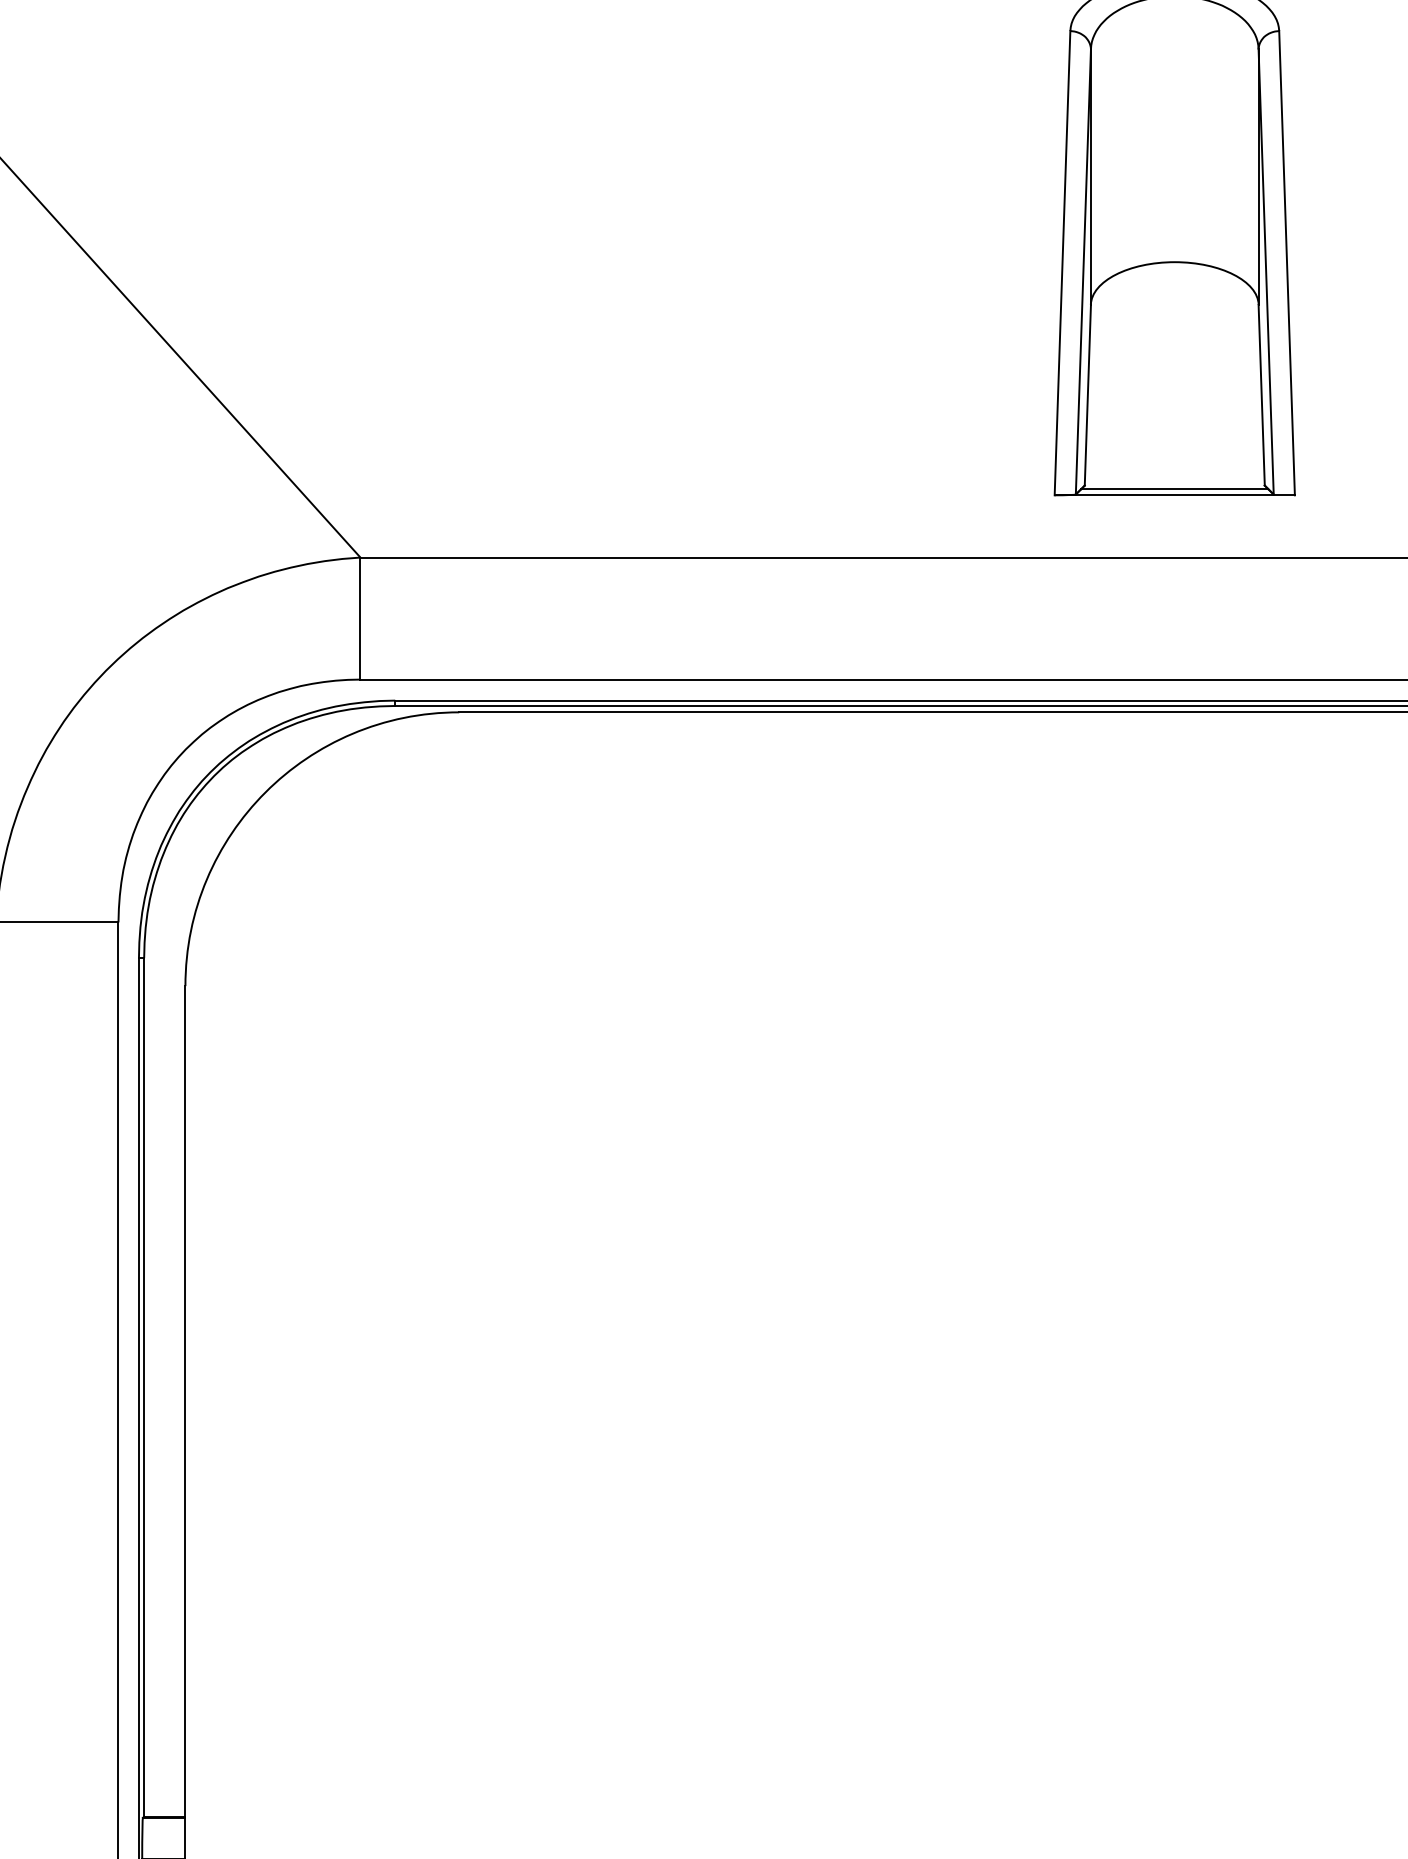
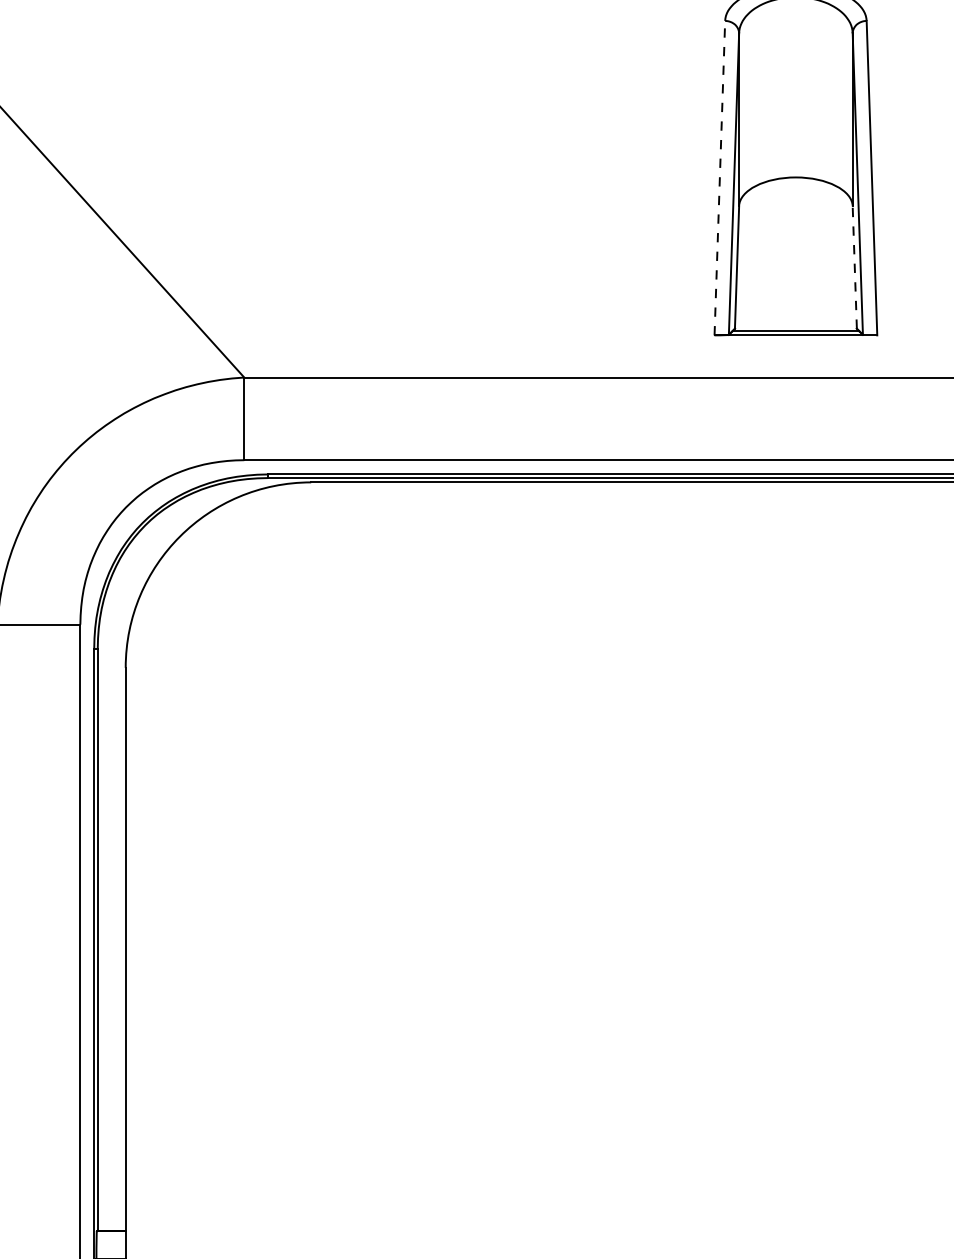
line: (1061, 262) -> (719, 177), solid -> dashed
line: (1261, 395) -> (854, 267), solid -> dashed

